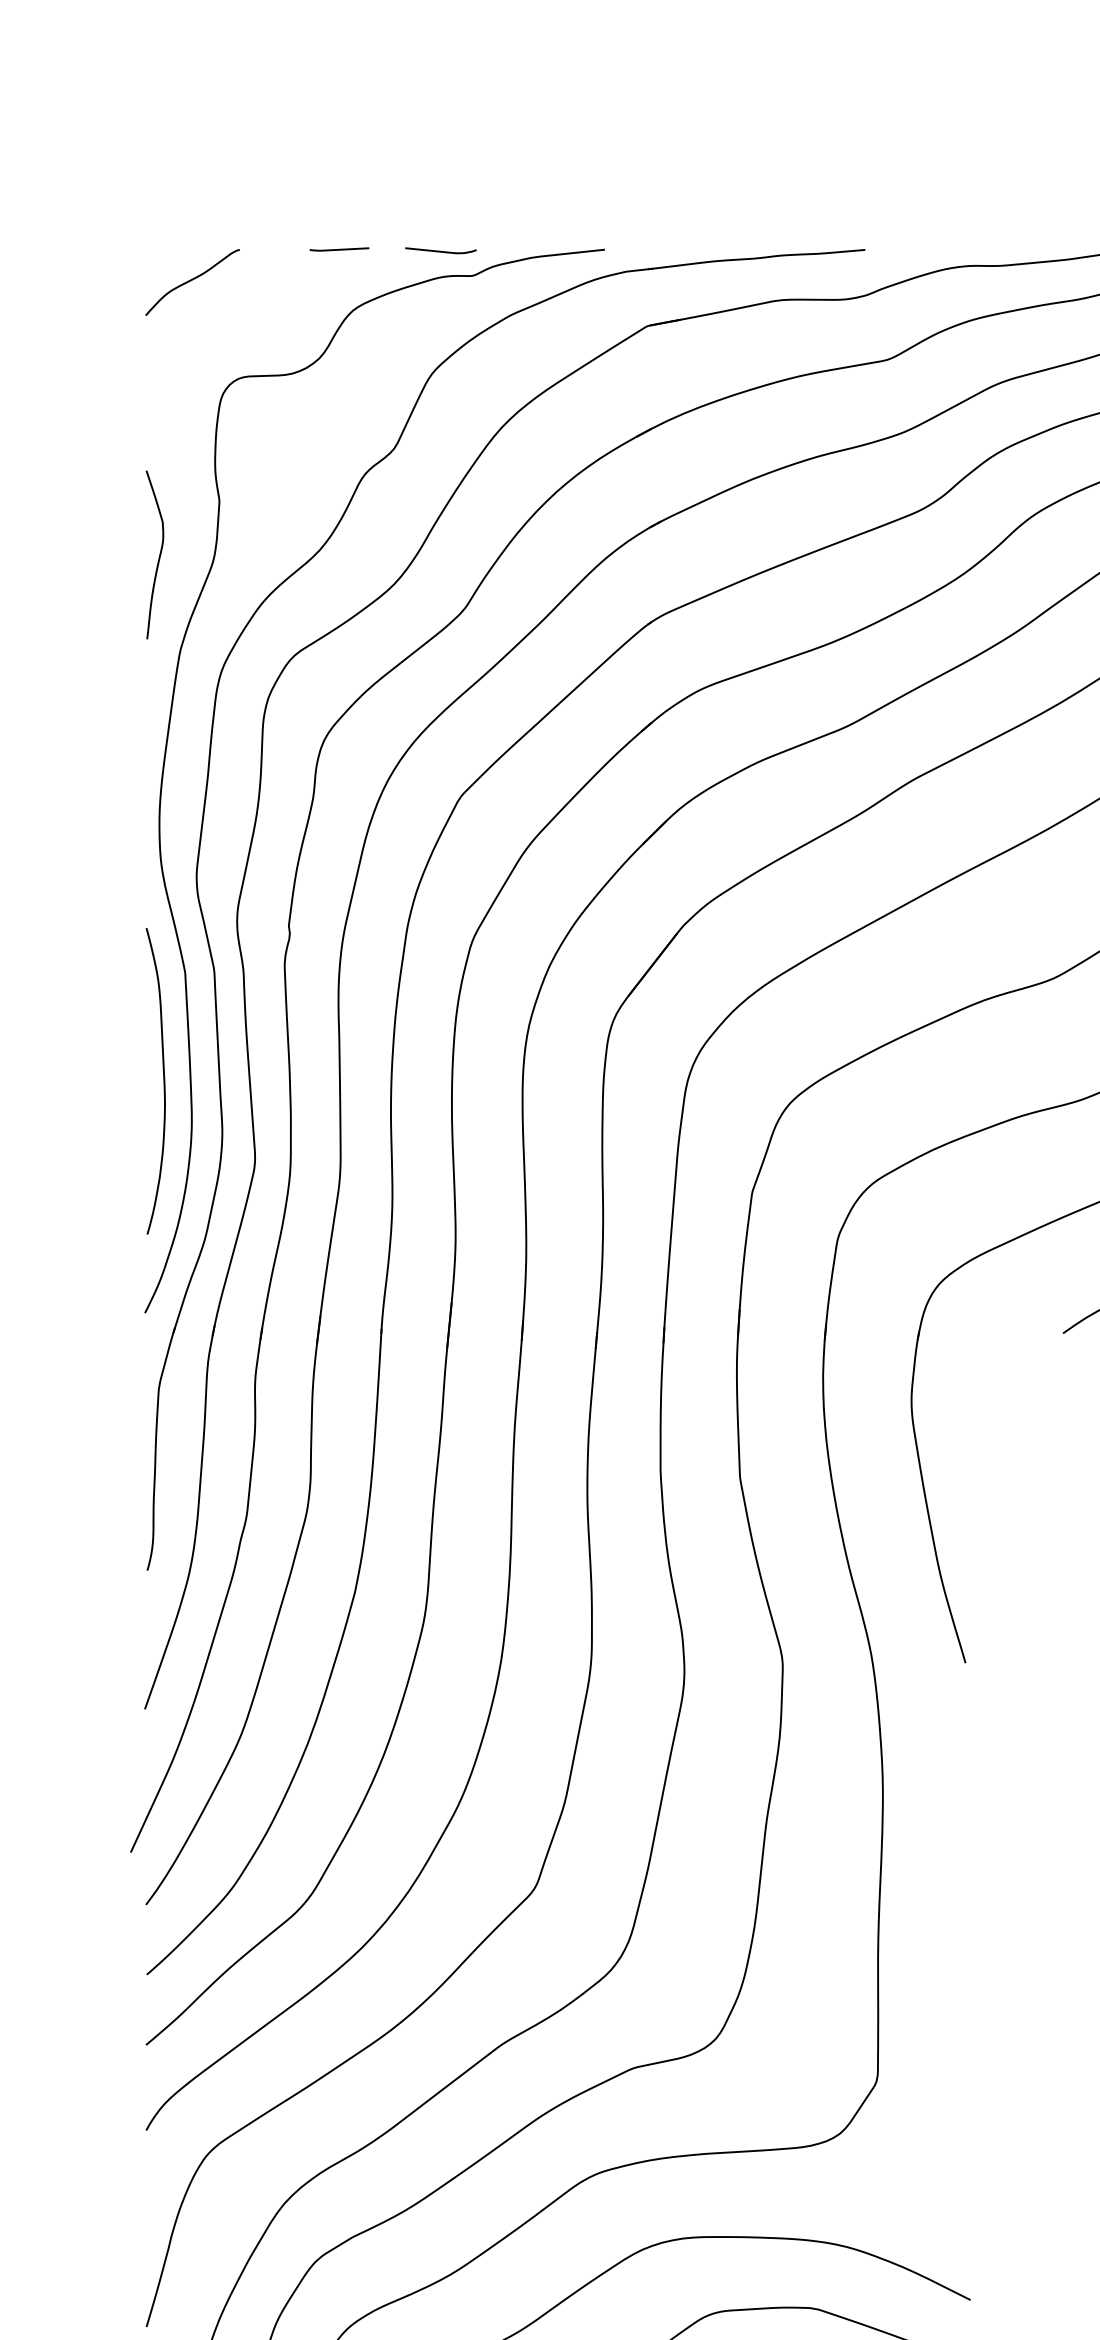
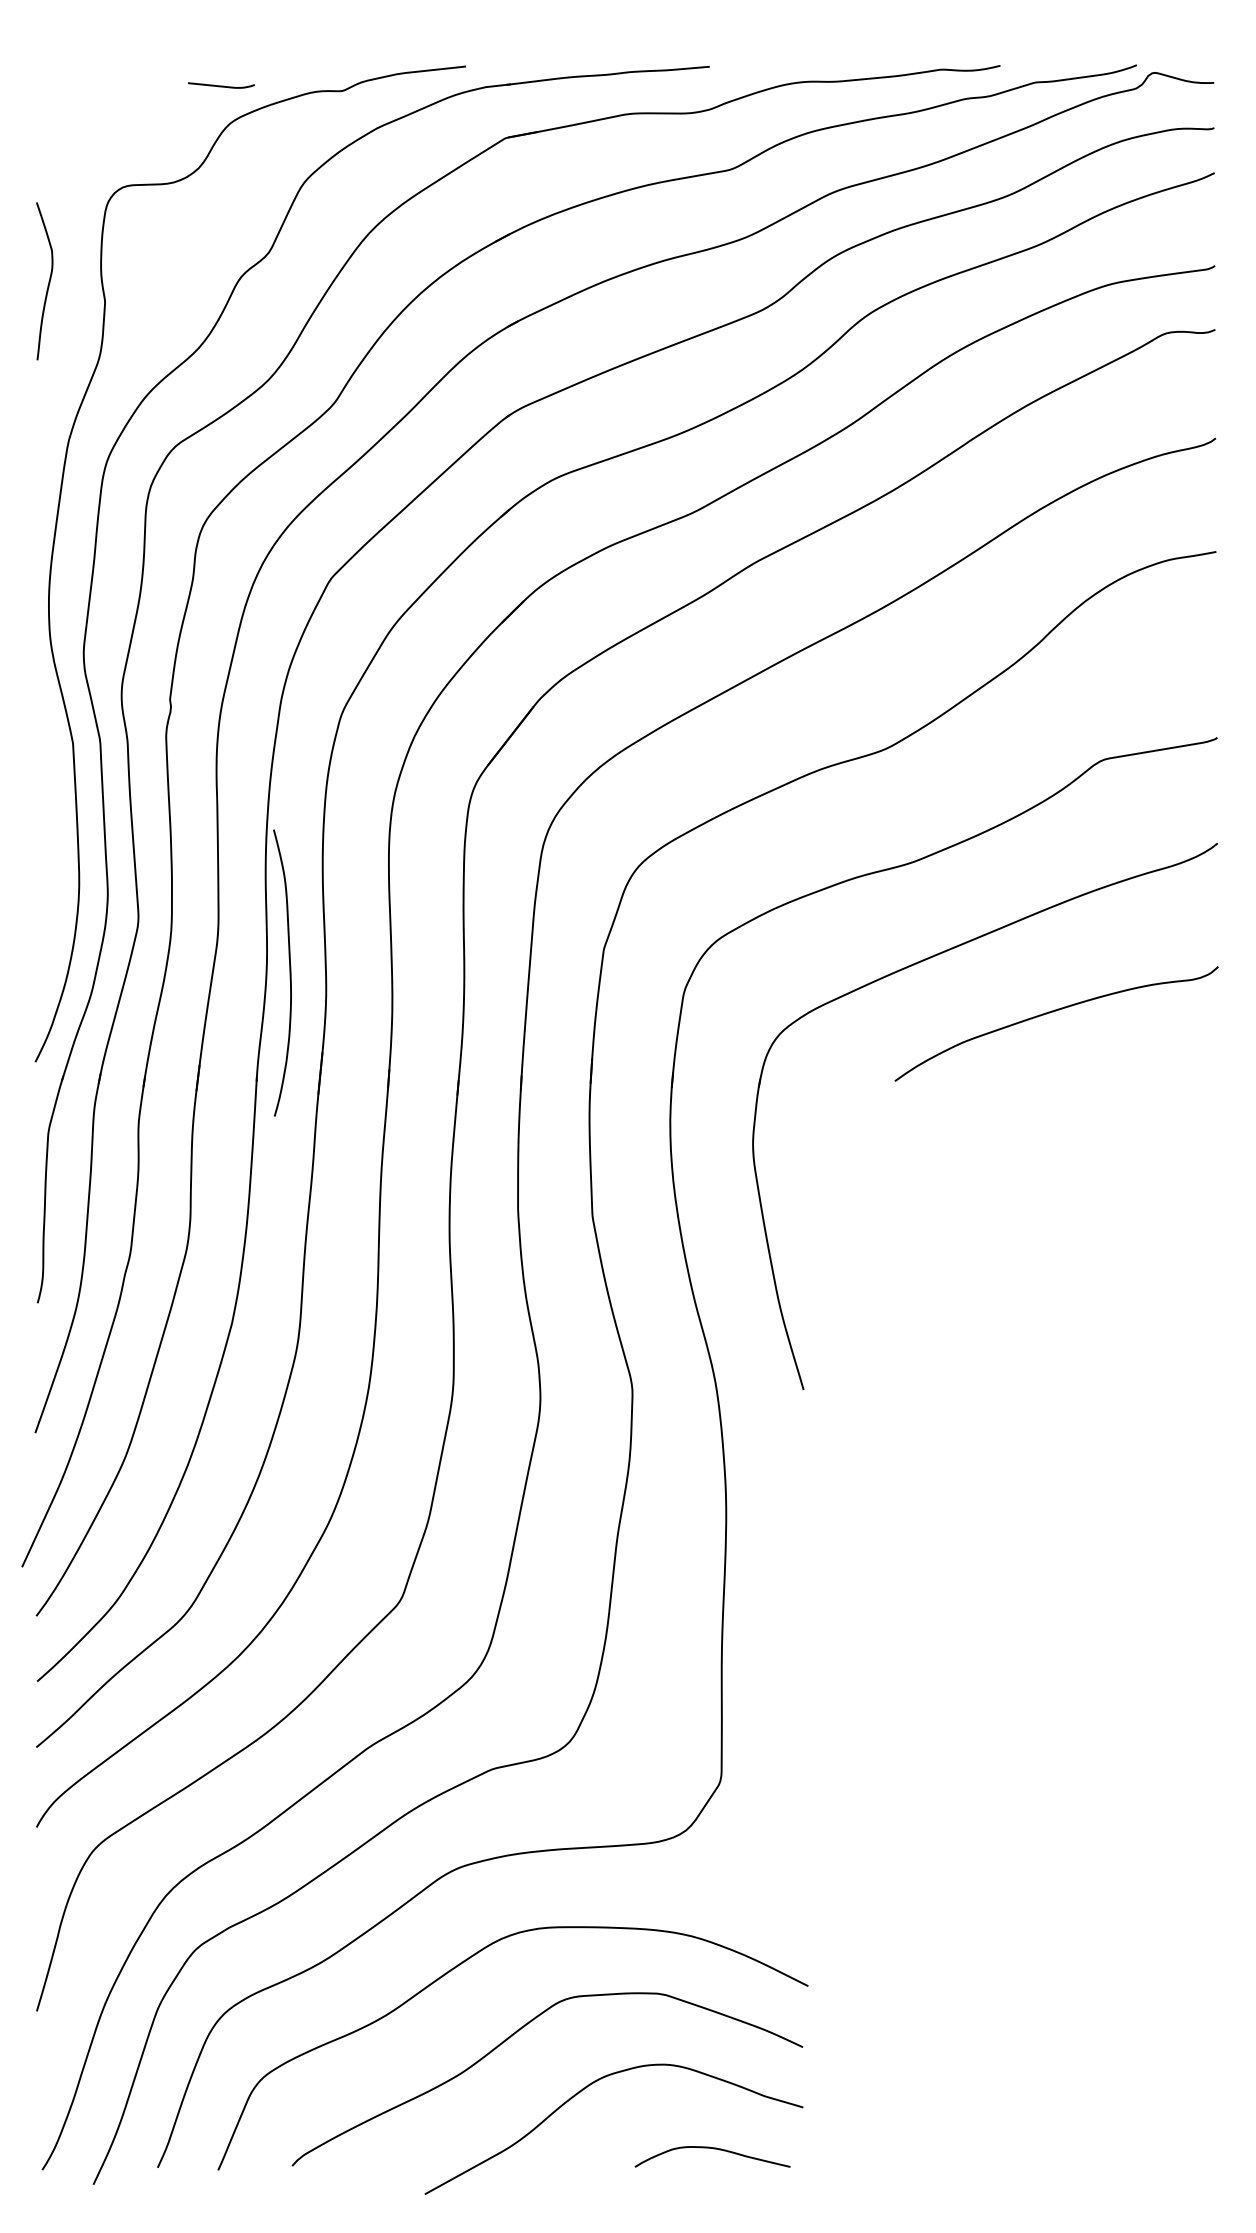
line: (339, 249) -> (217, 66), removed
curve: (440, 250) -> (221, 85), moved
curve: (192, 280) -> (79, 95), removed
curve: (159, 555) -> (48, 281), moved
curve: (163, 1080) -> (289, 972), moved

